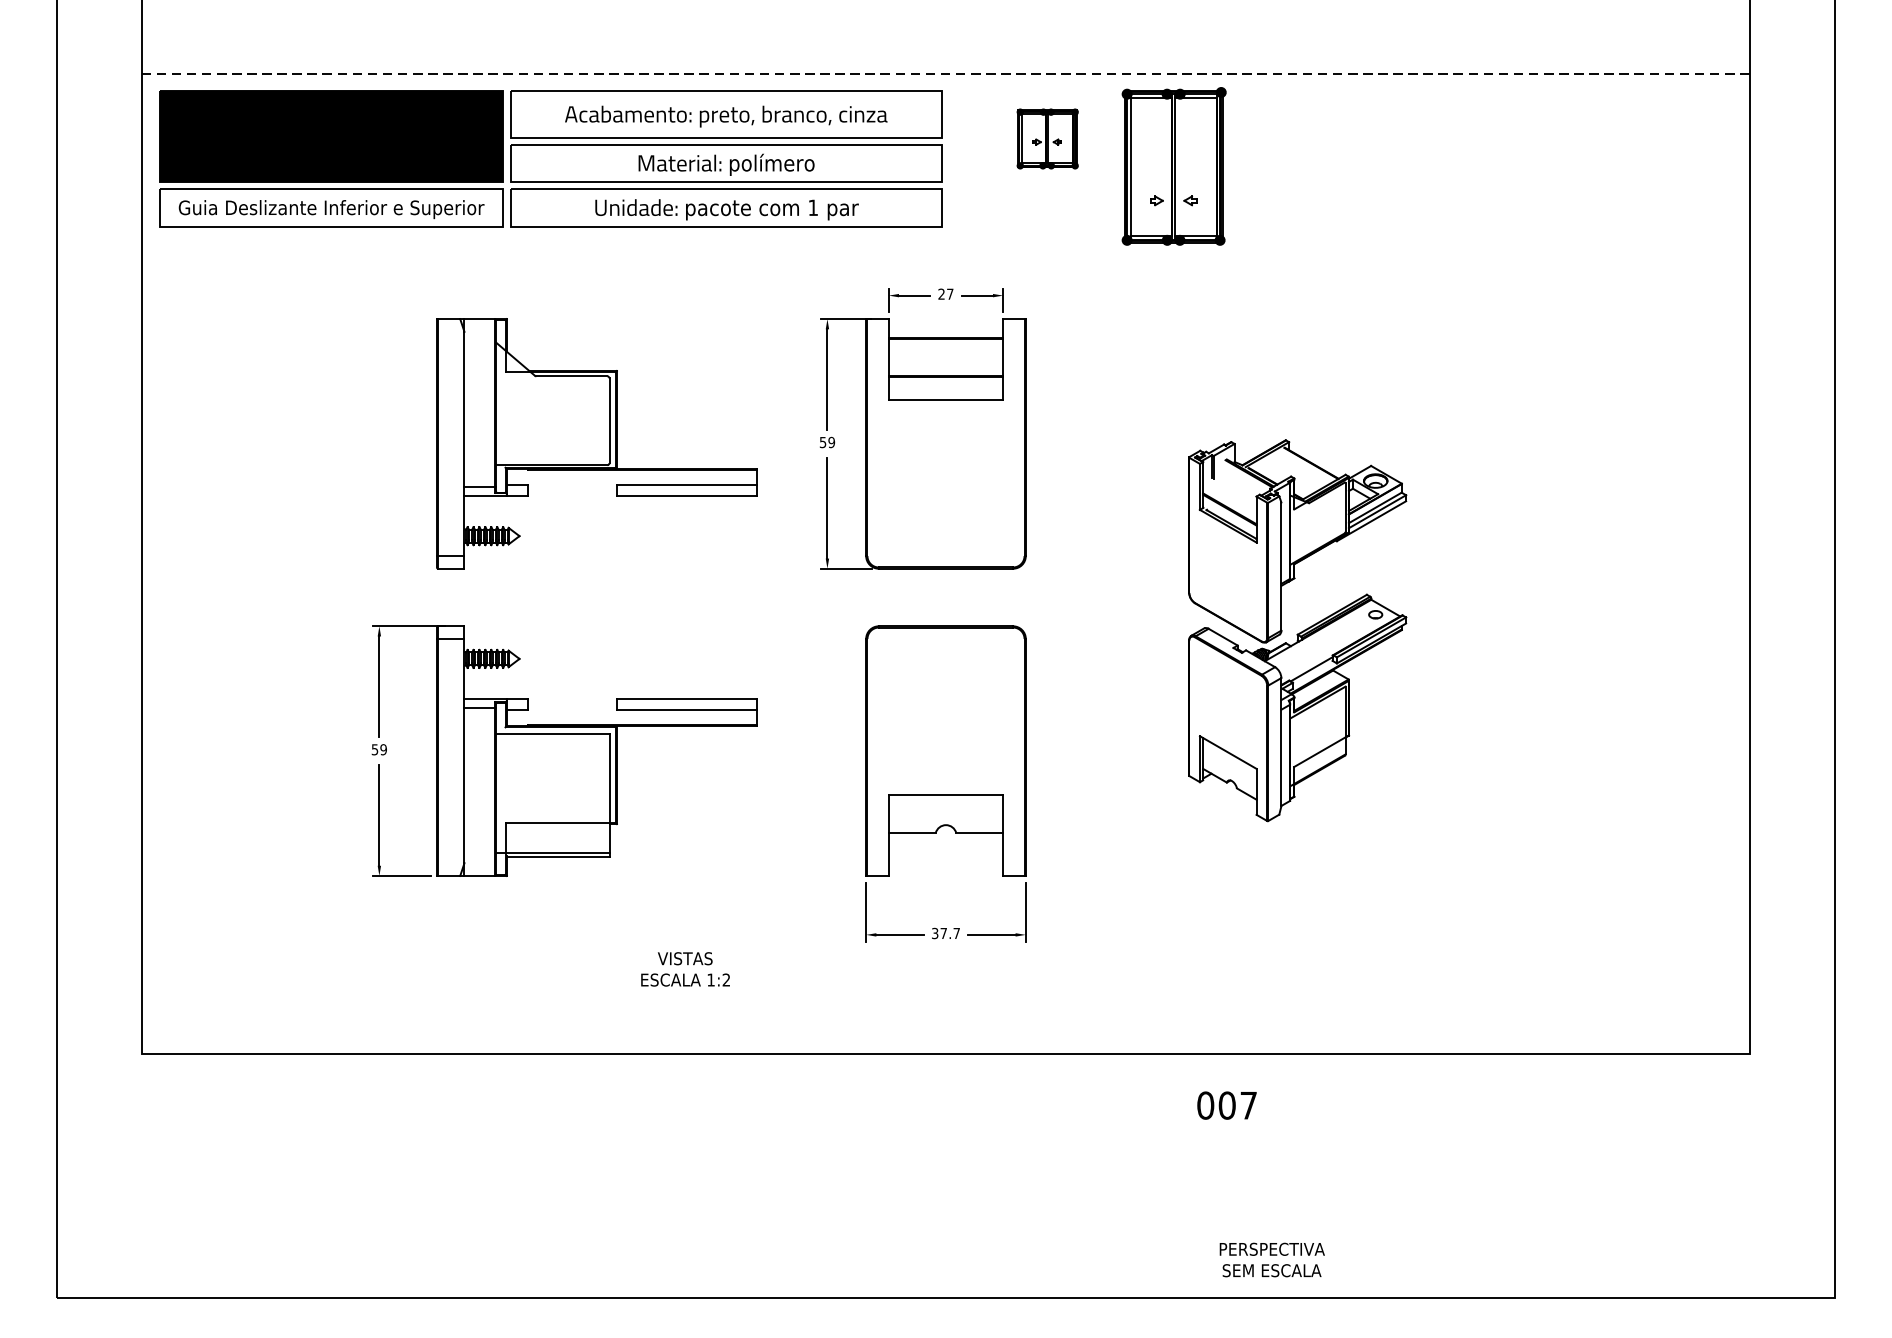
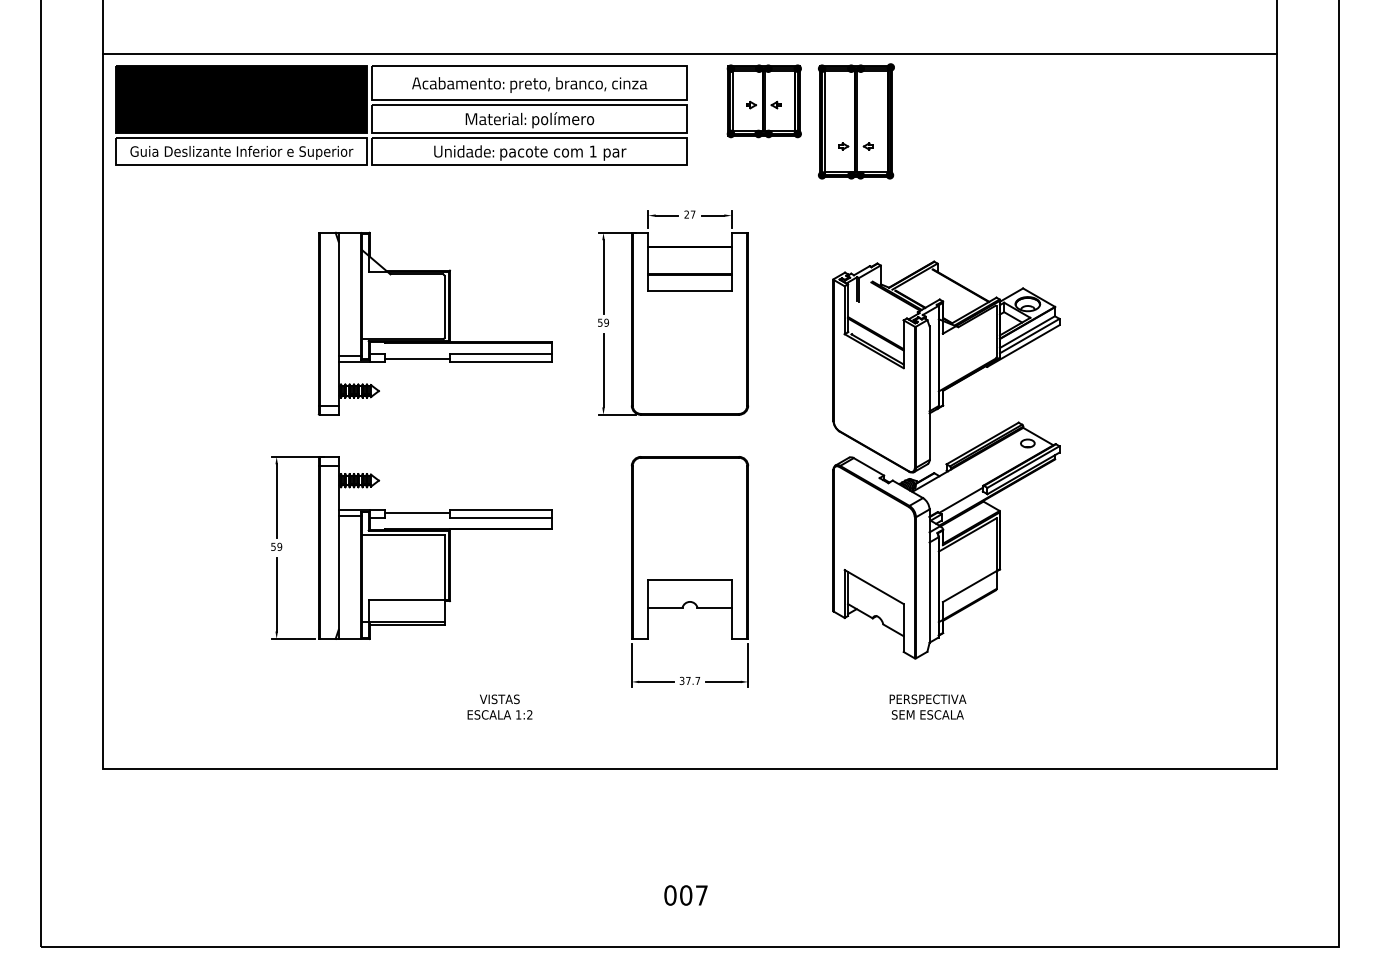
line: (945, 74) -> (689, 54), dashed -> solid
part: (1046, 139) -> (763, 101), size x1.67
line: (572, 491) -> (417, 358), added
part: (1297, 629) -> (946, 459), size x1.43
line: (572, 703) -> (417, 513), added
text: (1226, 1105) -> (685, 895), moved
text: (1271, 1259) -> (927, 706), moved

